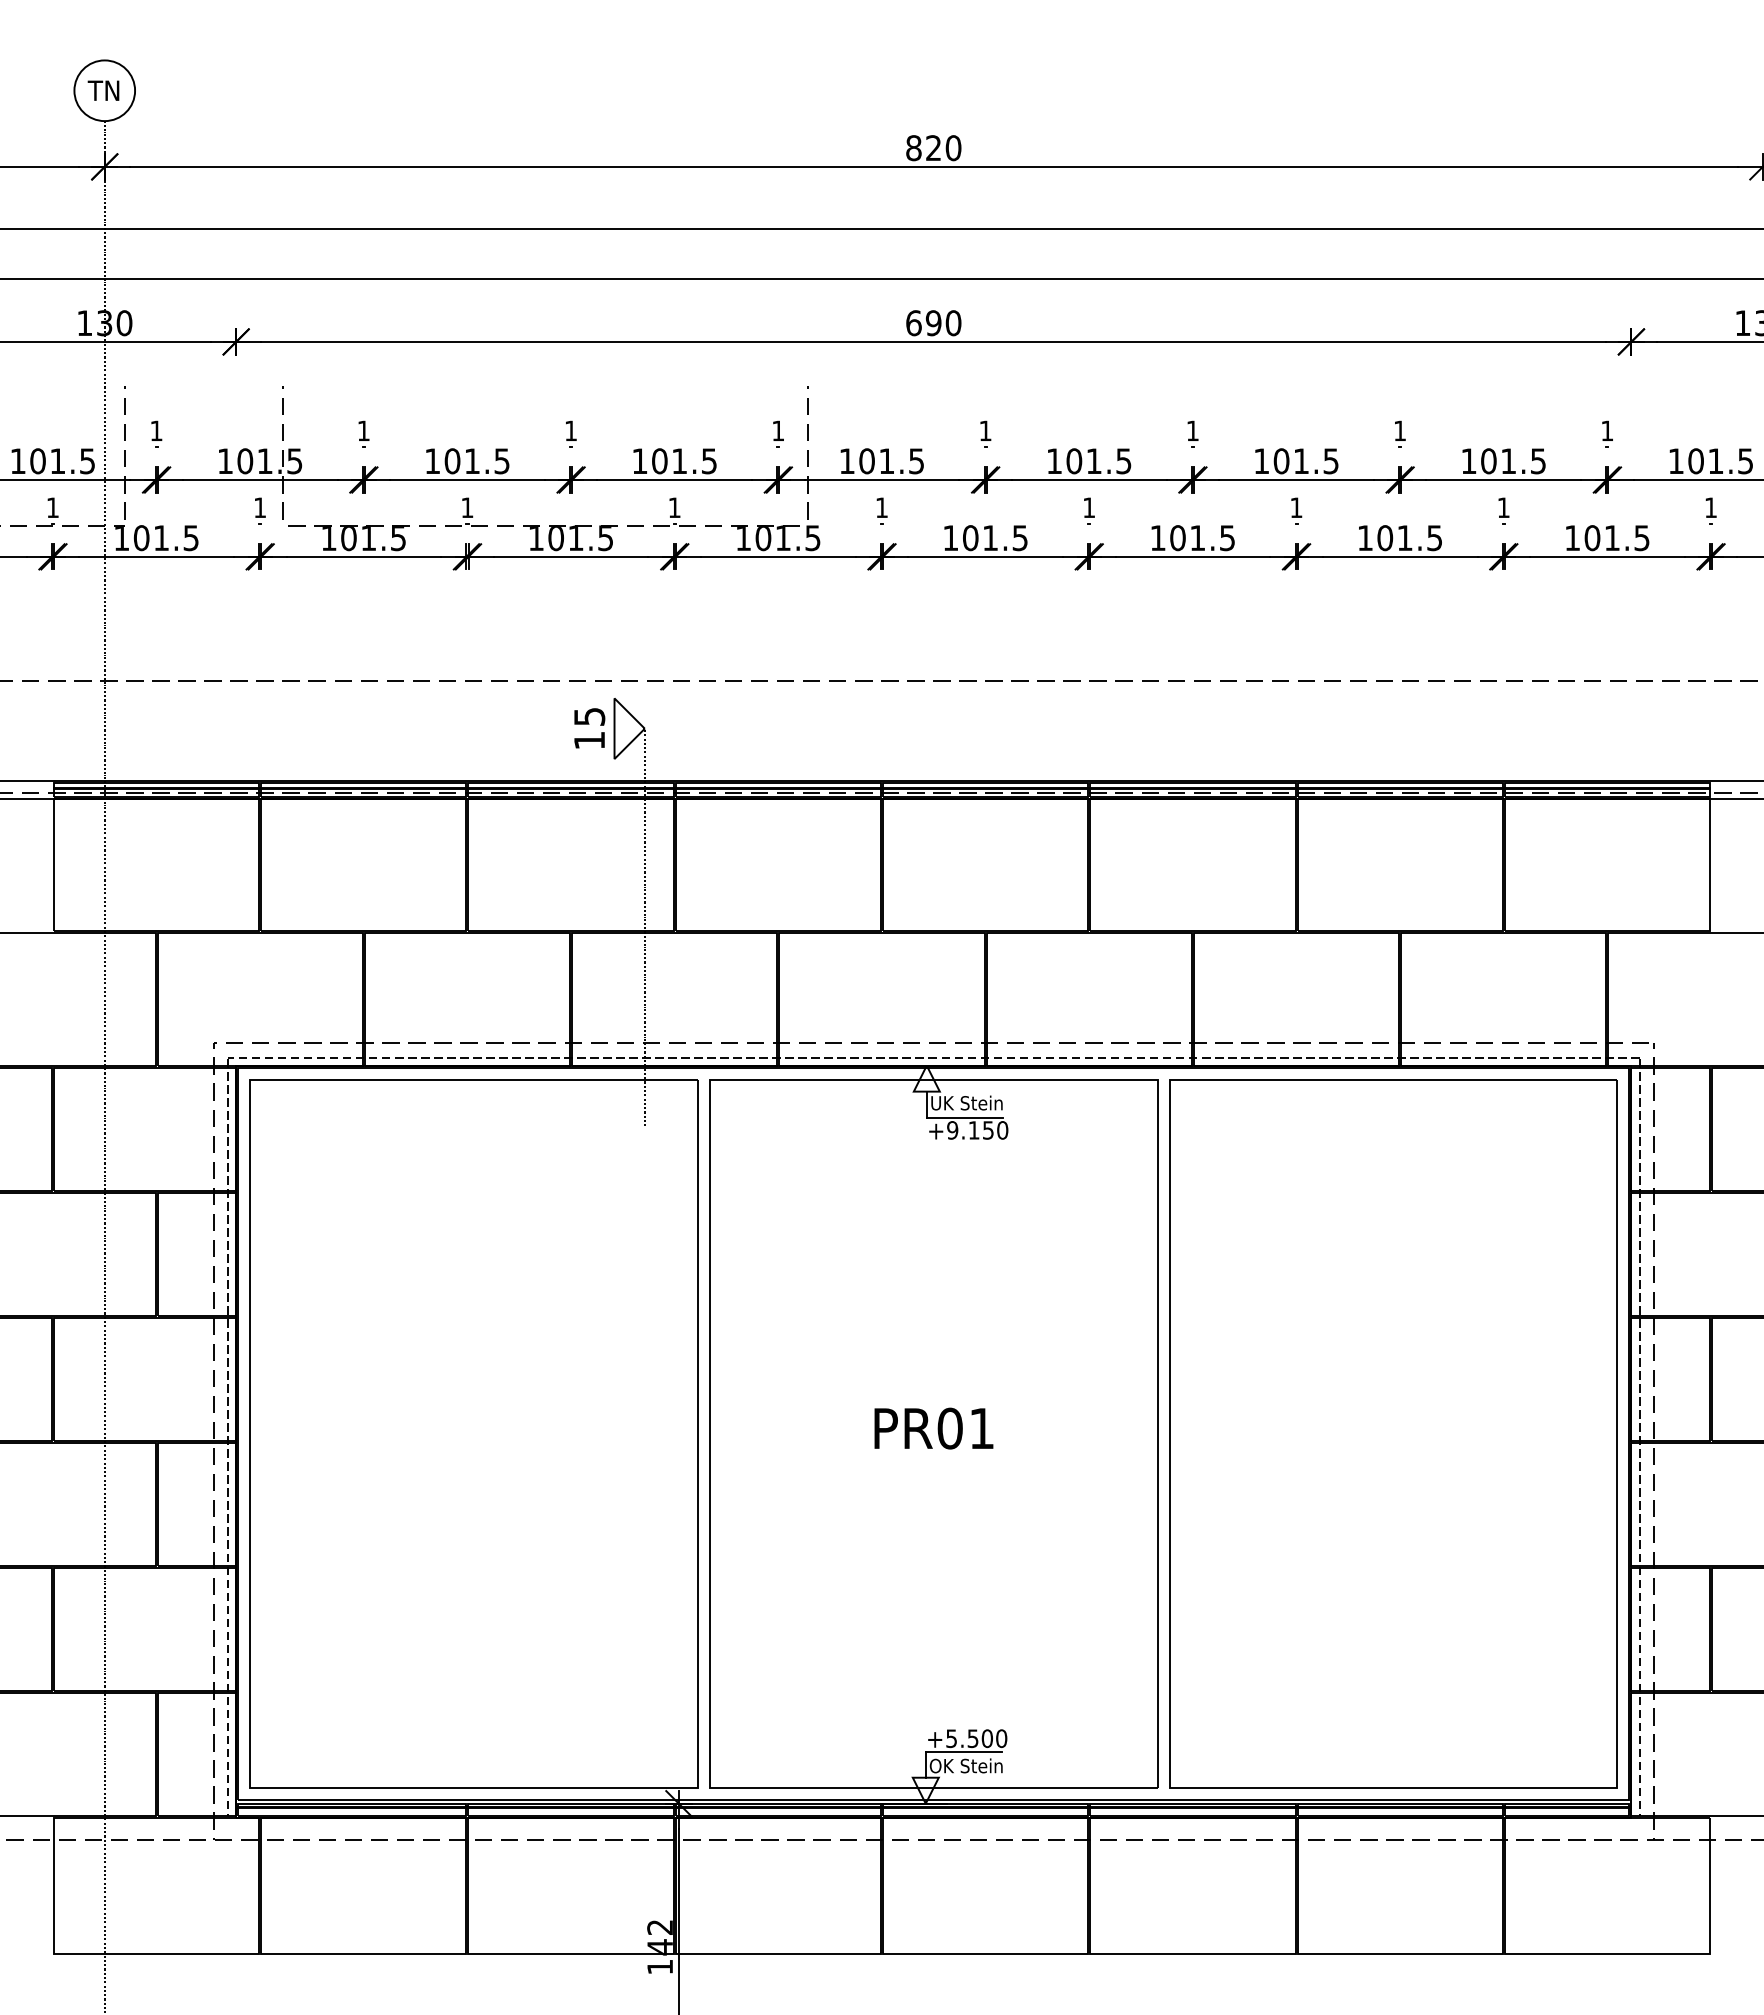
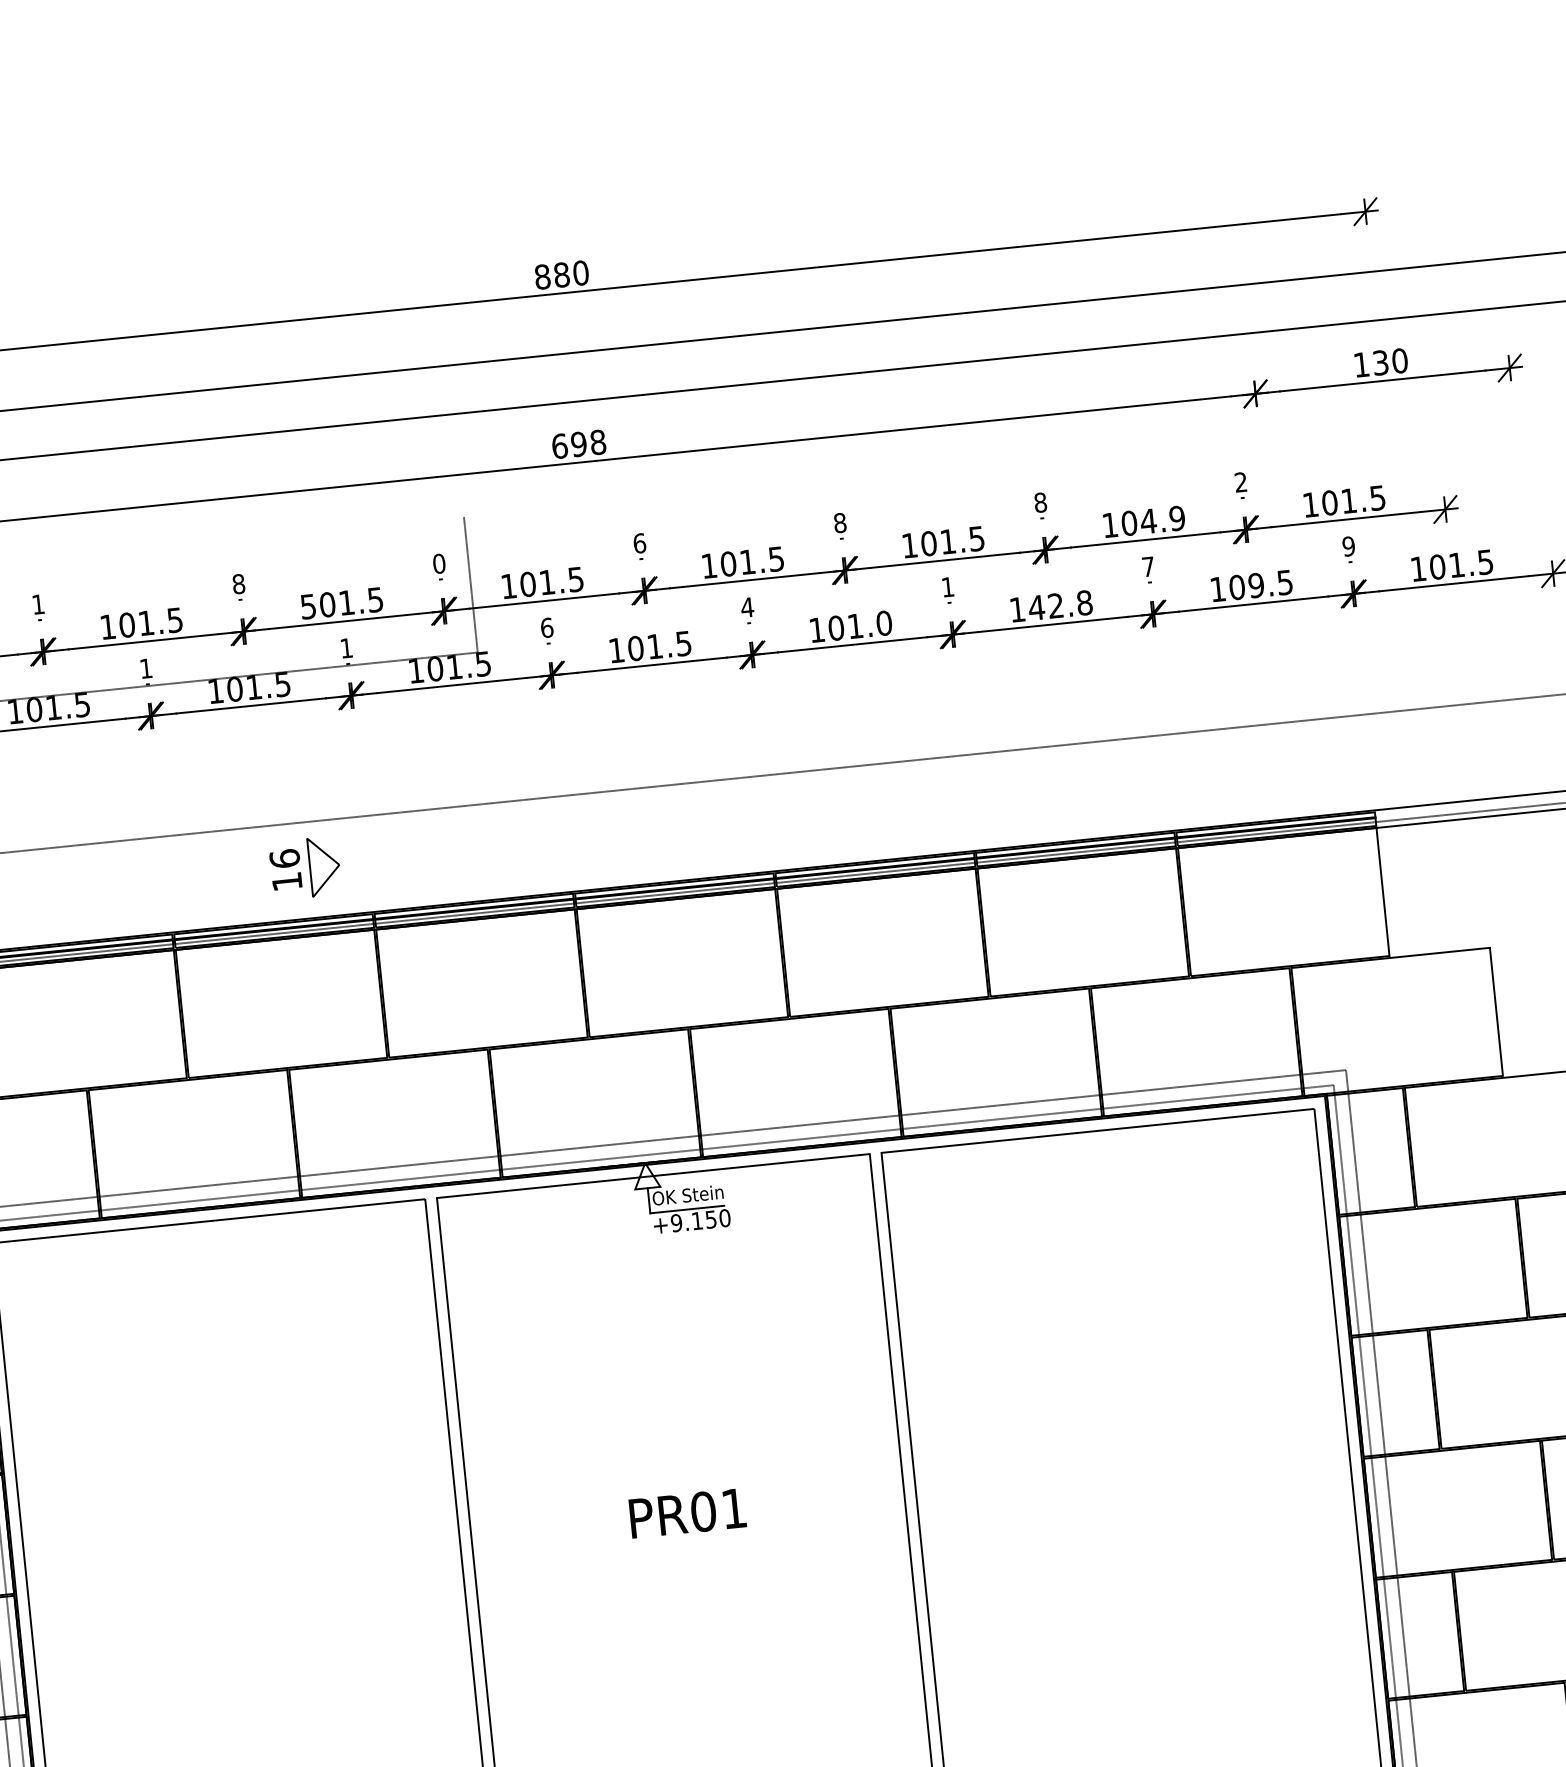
text: (933, 148) -> (561, 275), 820 -> 880
text: (953, 322) -> (598, 441), 690 -> 698
text: (570, 430) -> (238, 583), 1 -> 8
text: (778, 430) -> (439, 563), 1 -> 0
text: (985, 430) -> (639, 543), 1 -> 6
text: (1192, 430) -> (839, 522), 1 -> 8
text: (1400, 430) -> (1040, 502), 1 -> 8
text: (1606, 430) -> (1240, 482), 1 -> 2
text: (1523, 460) -> (1162, 519), 101.5 -> 104.9
text: (639, 461) -> (308, 606), 101.5 -> 501.5
text: (881, 507) -> (546, 627), 1 -> 6
text: (1088, 507) -> (746, 607), 1 -> 4
text: (1503, 507) -> (1148, 566), 1 -> 7
text: (1710, 507) -> (1348, 546), 1 -> 9
text: (1227, 538) -> (884, 623), 101.5 -> 101.0
text: (1409, 538) -> (1060, 605), 101.5 -> 142.8
text: (1612, 538) -> (1256, 585), 101.5 -> 109.5
text: (589, 716) -> (284, 858), 15 -> 16
line: (644, 928) -> (358, 1058), removed
text: (966, 1102) -> (687, 1194), UK Stein -> OK Stein

